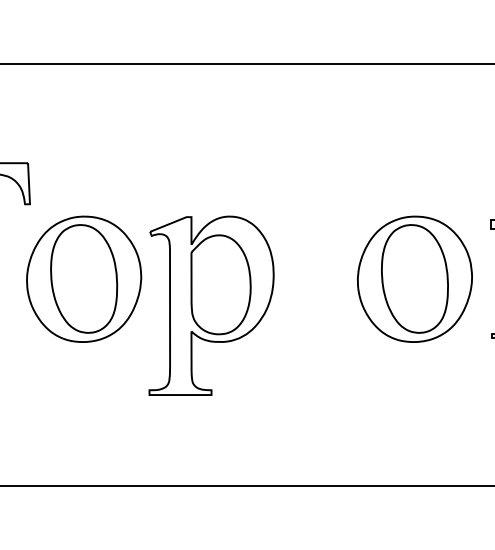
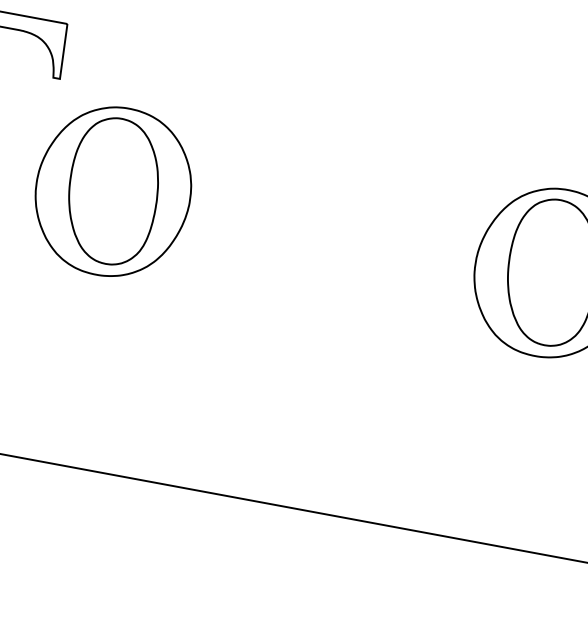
part: (211, 305) -> (275, 257), removed

